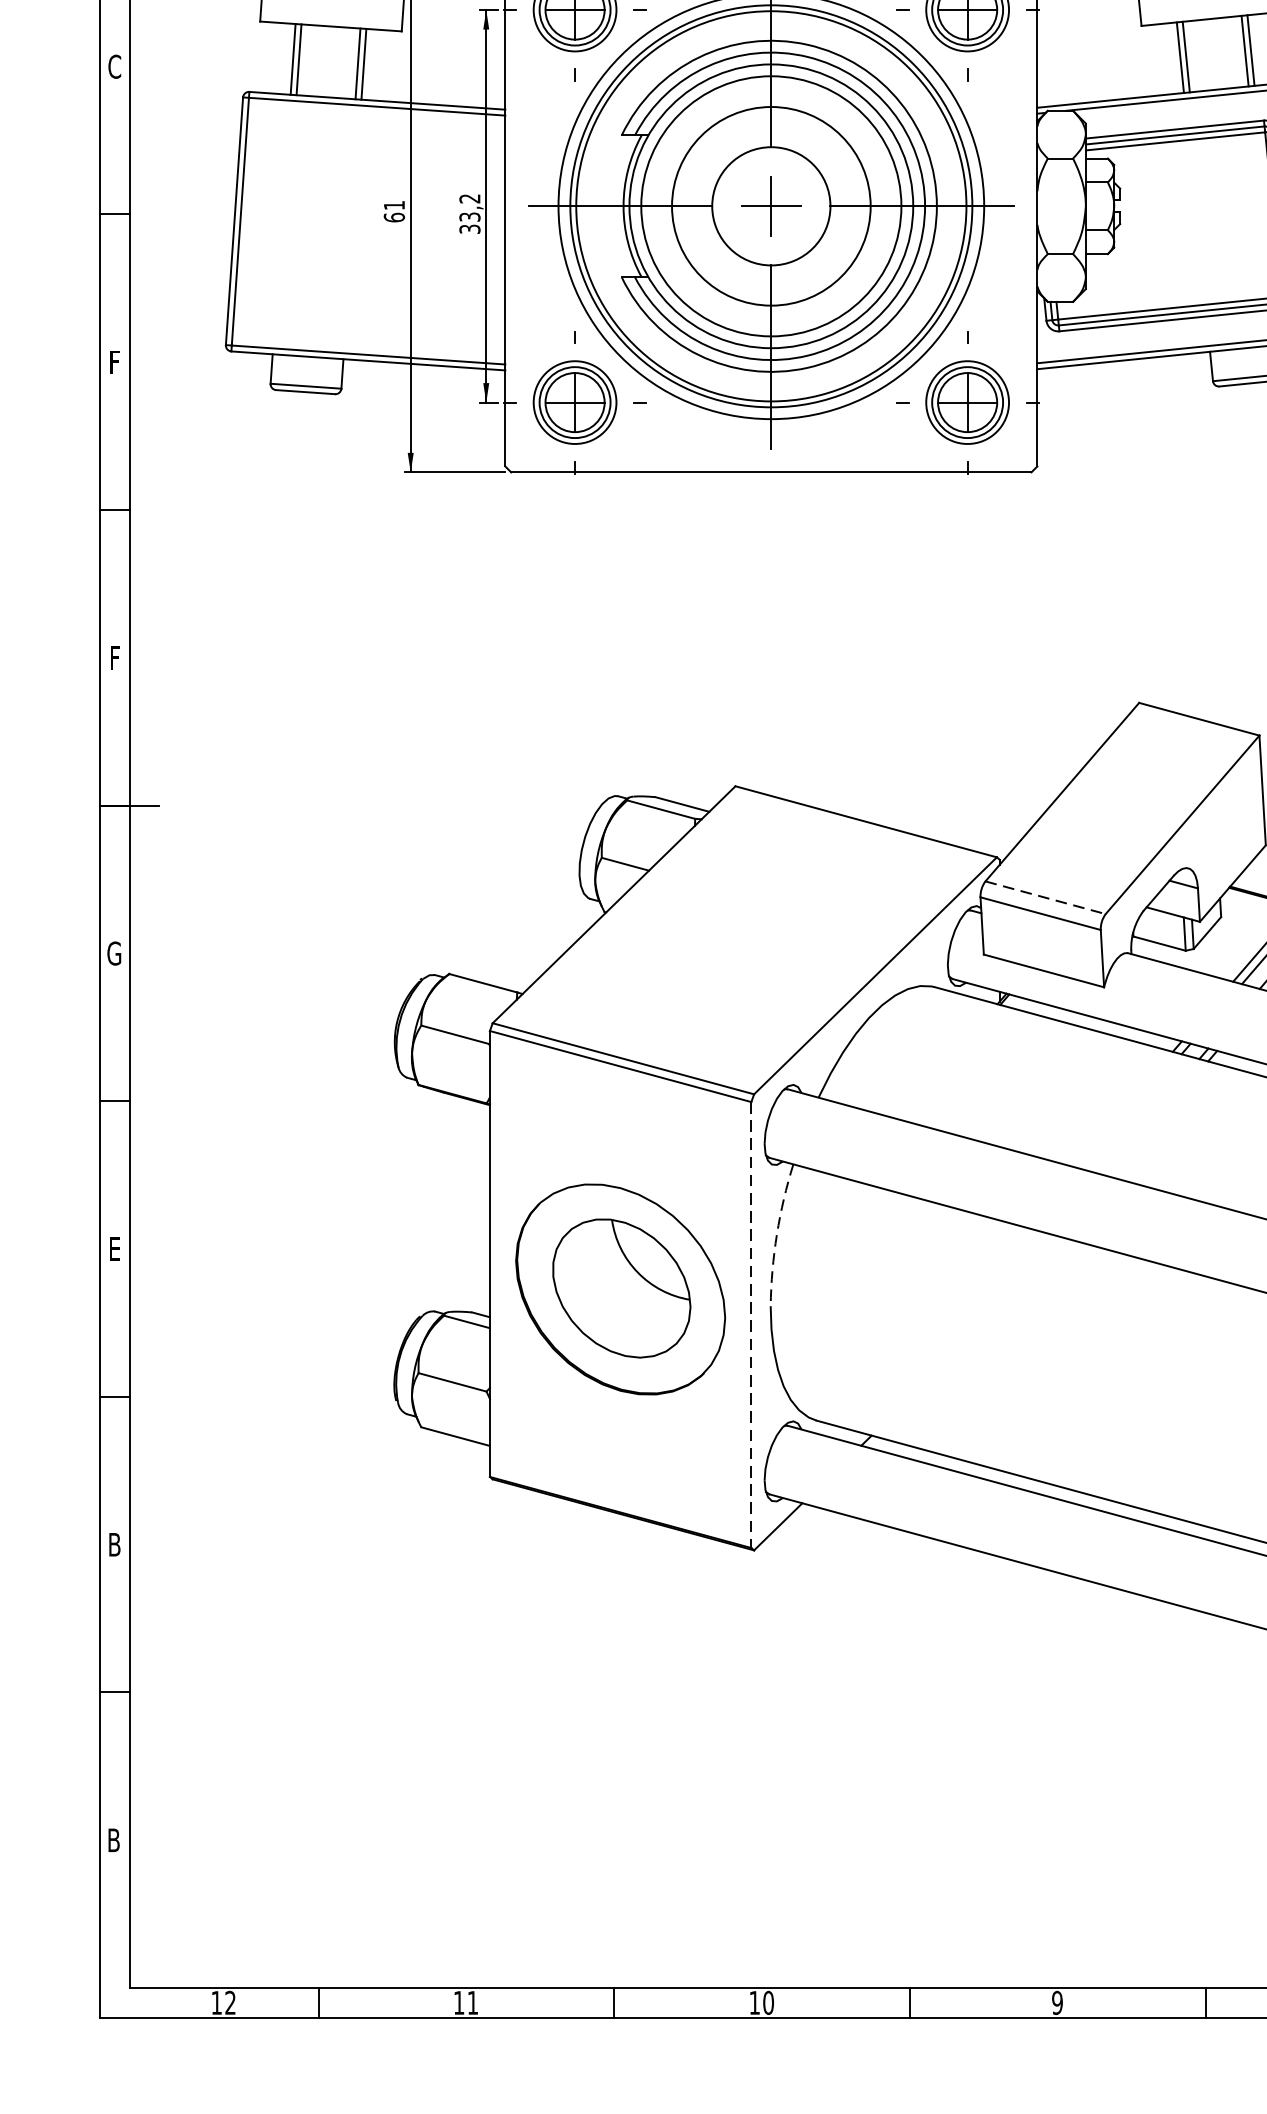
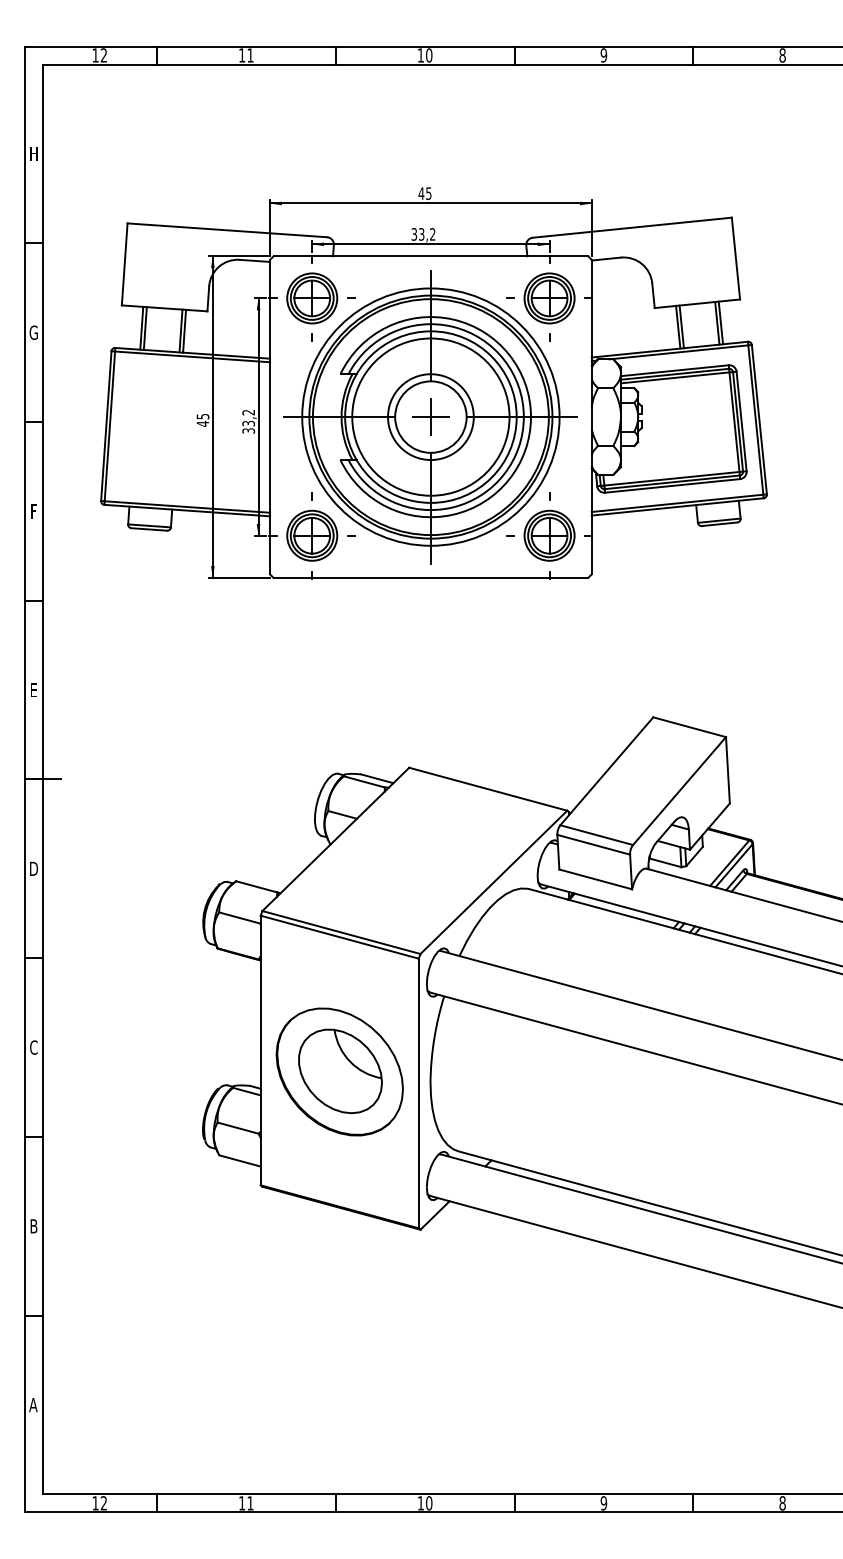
text: (114, 66) -> (33, 332), C -> G
circle: (770, 206) -> (430, 417), size x0.71
text: (393, 211) -> (202, 420), 61 -> 45
text: (114, 656) -> (33, 689), F -> E
line: (1045, 898) -> (596, 835), dashed -> solid
text: (114, 952) -> (33, 868), G -> D
arc: (777, 1234) -> (434, 1038), dashed -> solid
text: (114, 1248) -> (33, 1047), E -> C
line: (750, 1325) -> (418, 1093), dashed -> solid
text: (114, 1841) -> (33, 1405), B -> A

